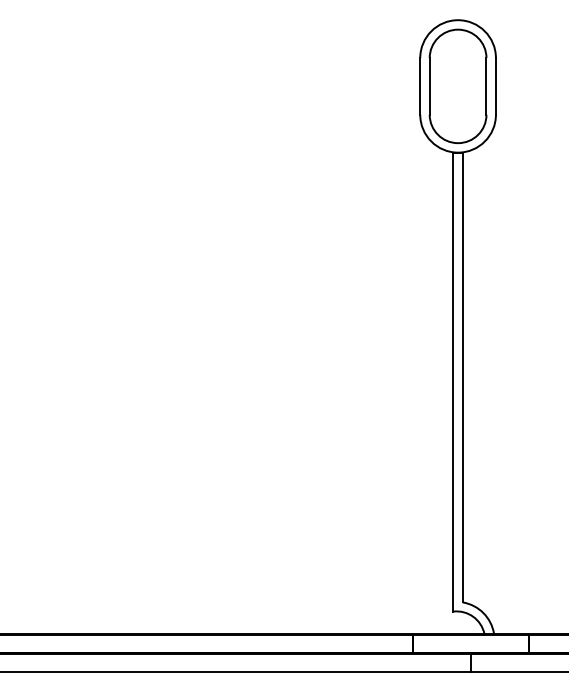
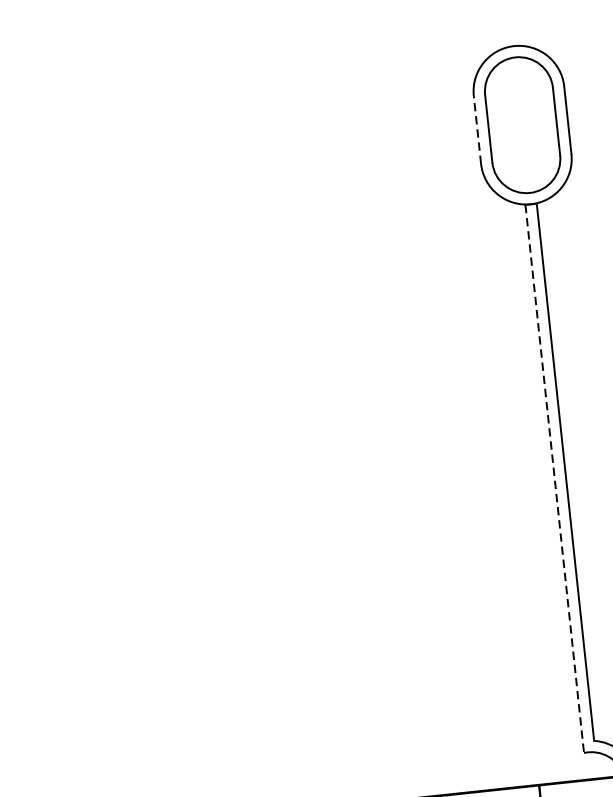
line: (420, 85) -> (477, 128), solid -> dashed
line: (453, 382) -> (554, 479), solid -> dashed

